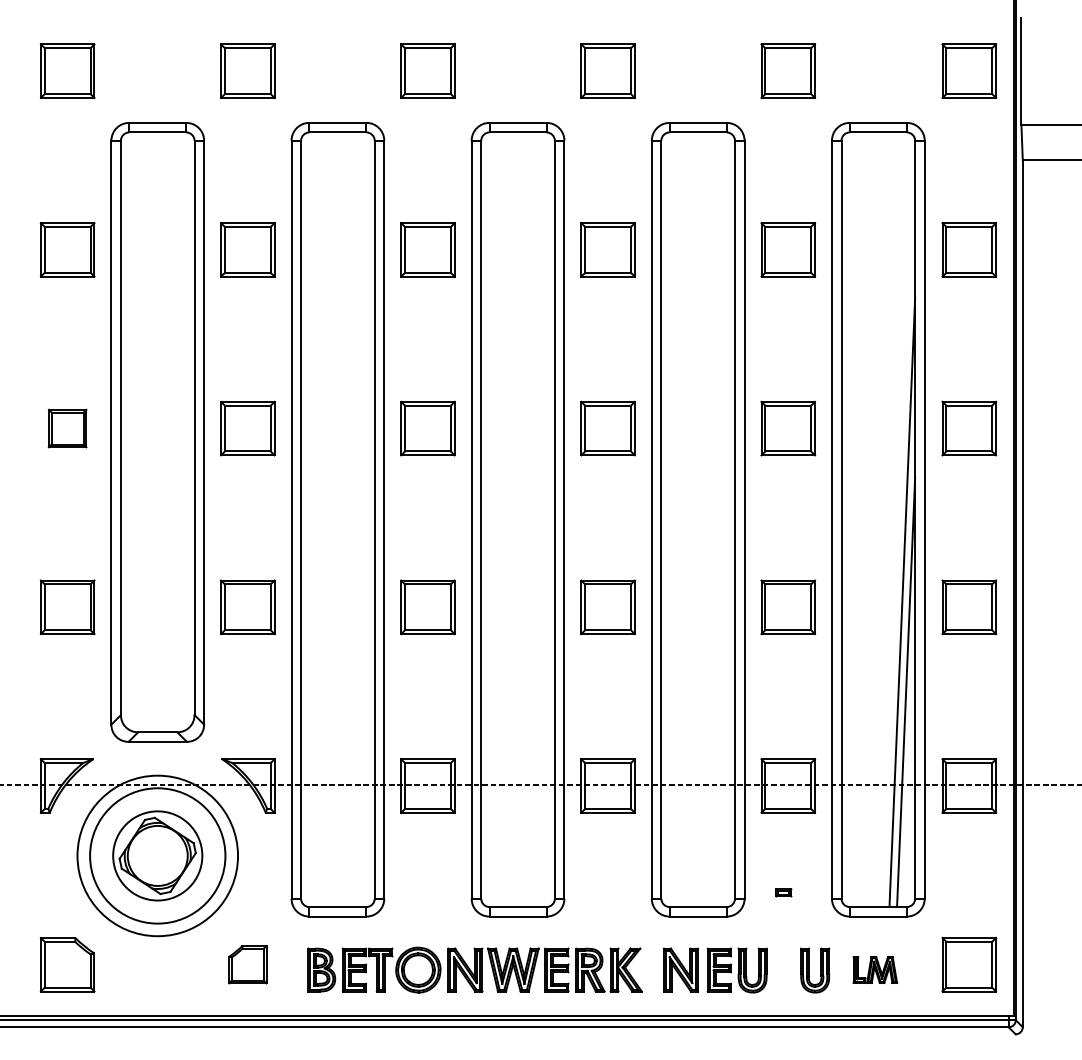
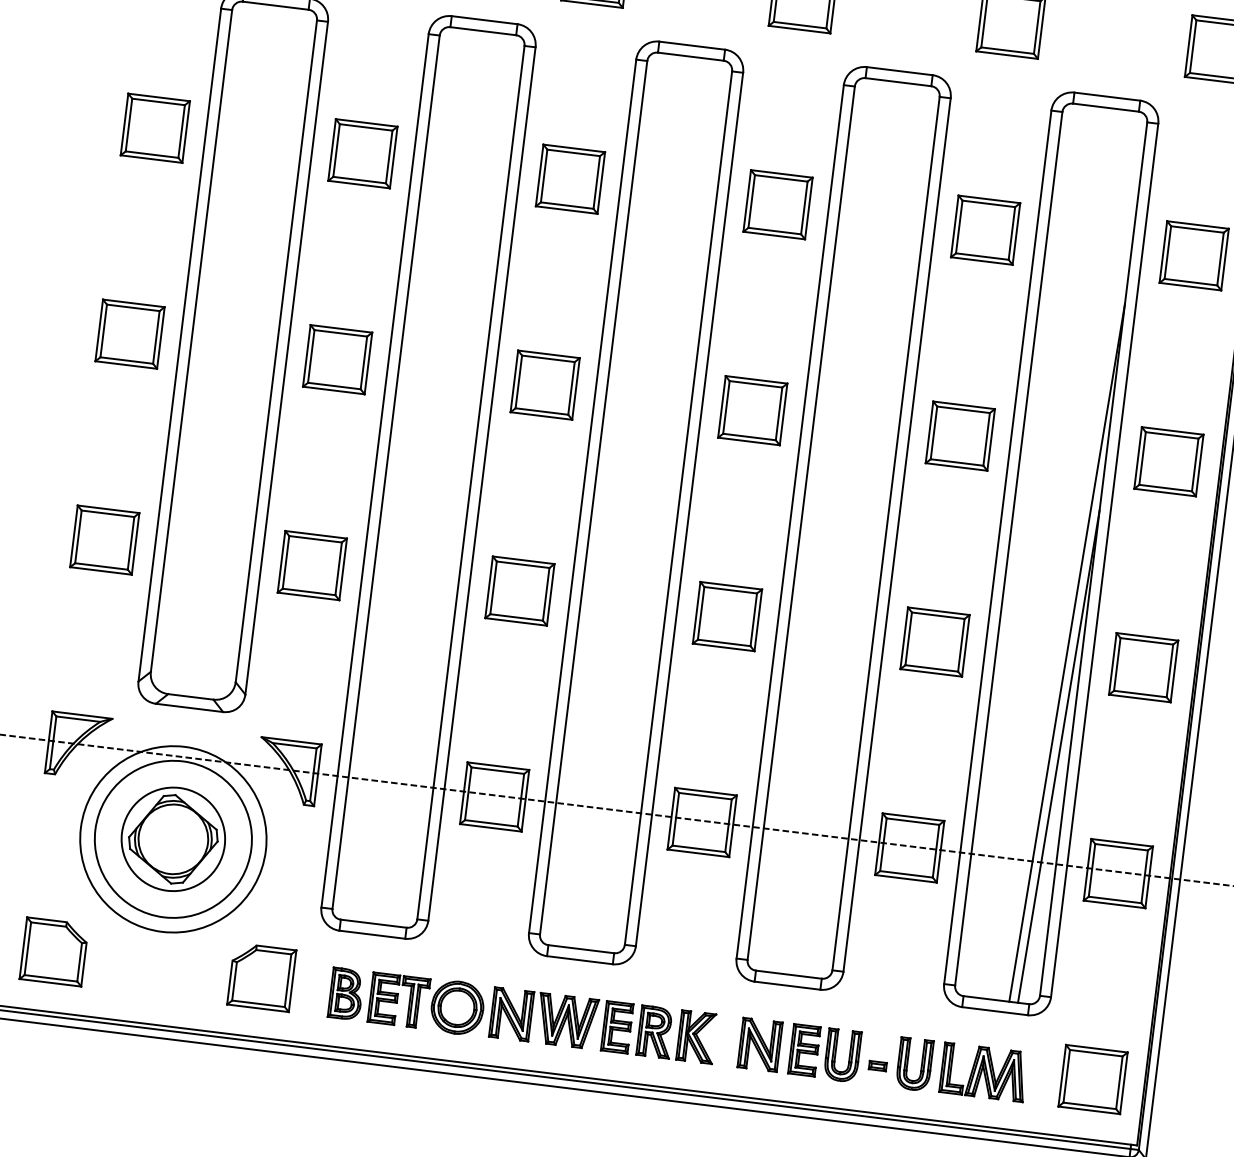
part: (67, 428) -> (129, 334), size x1.43
part: (783, 892) -> (877, 1065), moved
part: (247, 964) -> (261, 977), size x1.43
part: (875, 969) -> (984, 1071), size x1.67

